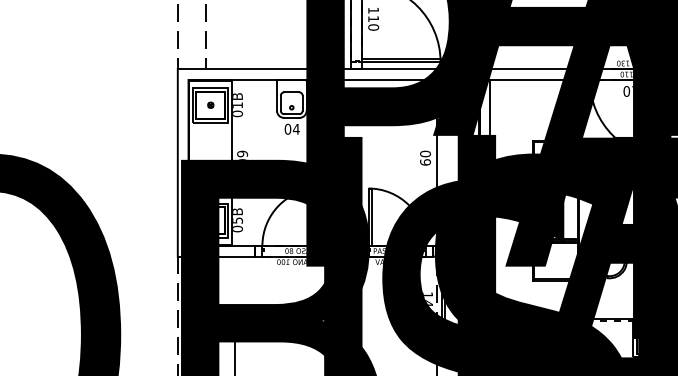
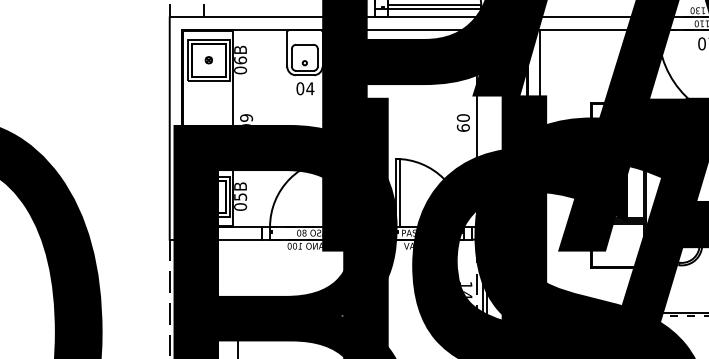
text: (237, 105) -> (240, 60), 01B -> 06B

